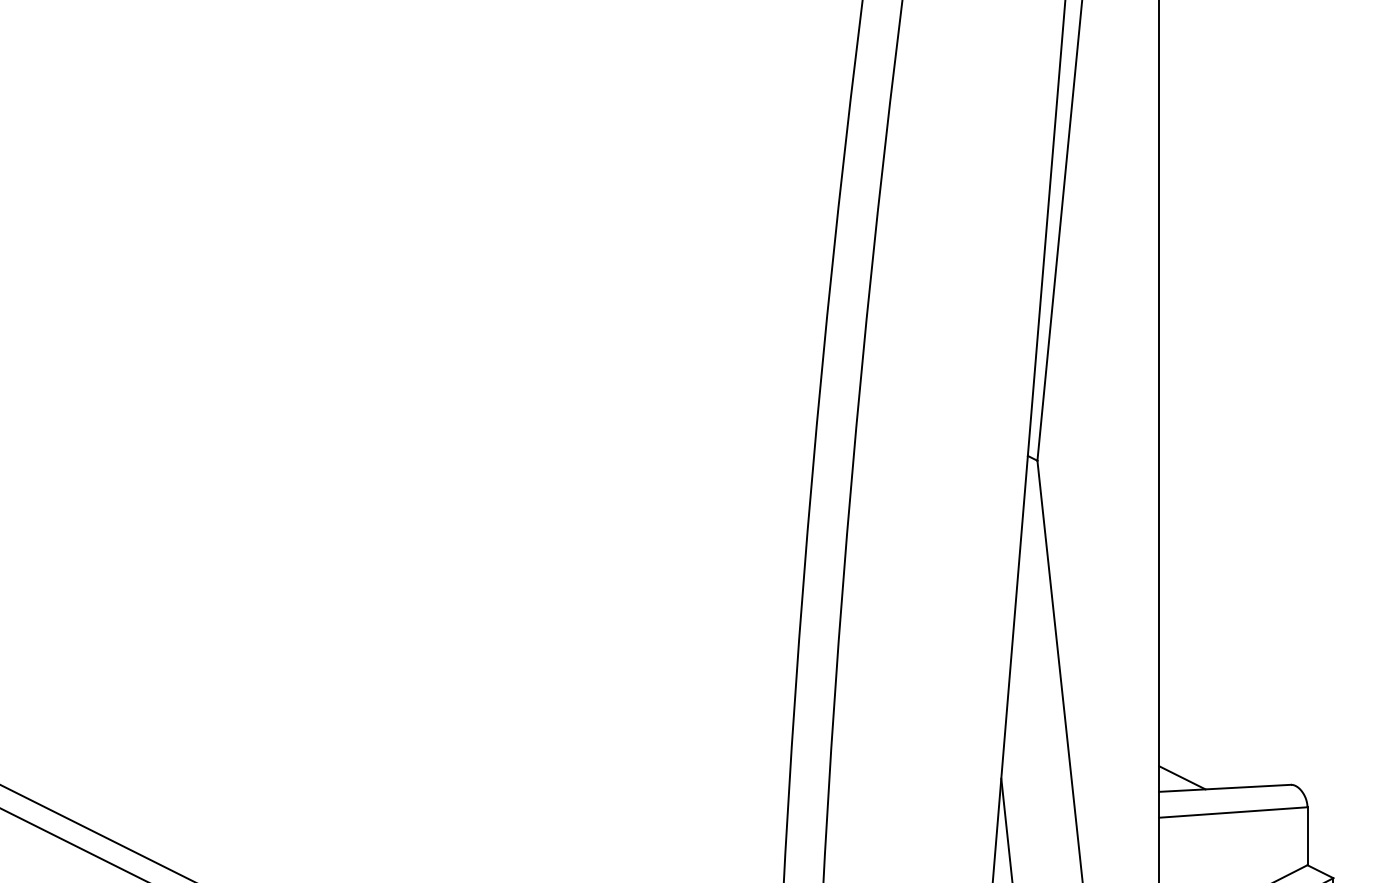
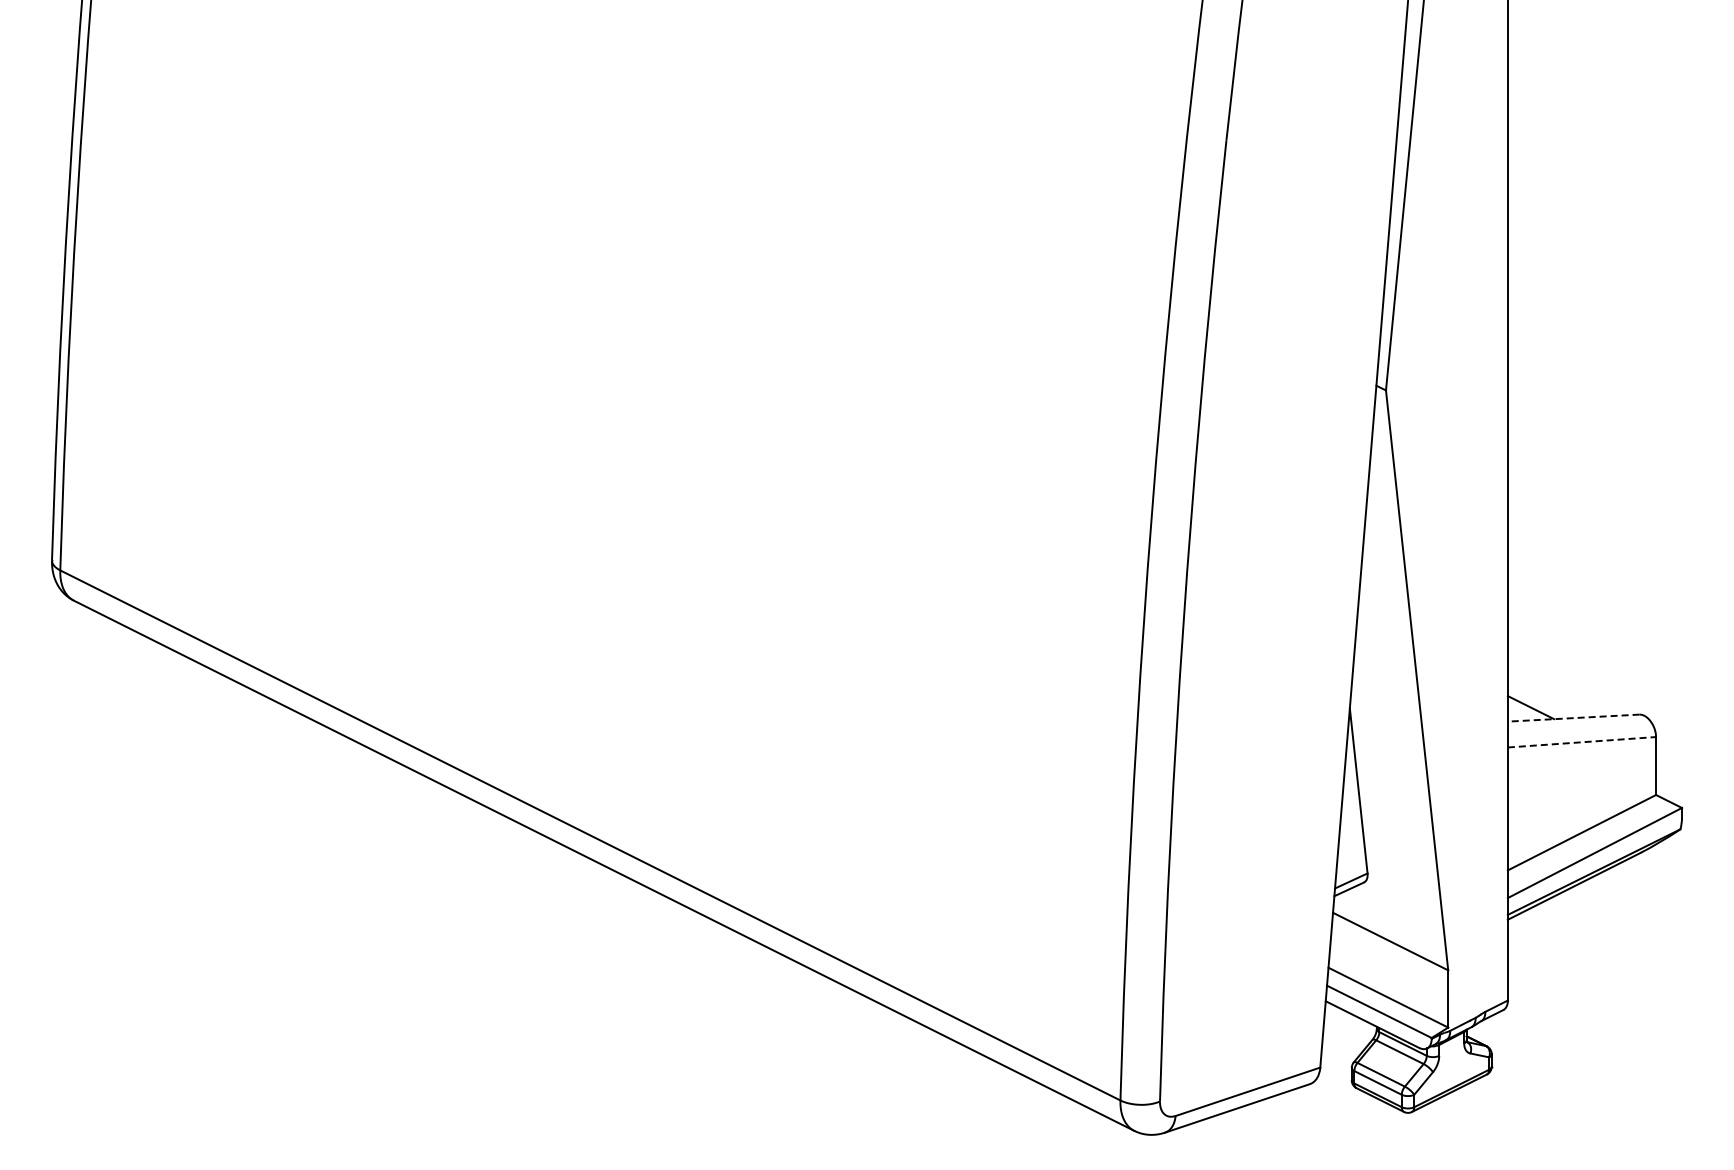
line: (1224, 788) -> (1573, 718), solid -> dashed
line: (1233, 812) -> (1582, 742), solid -> dashed

